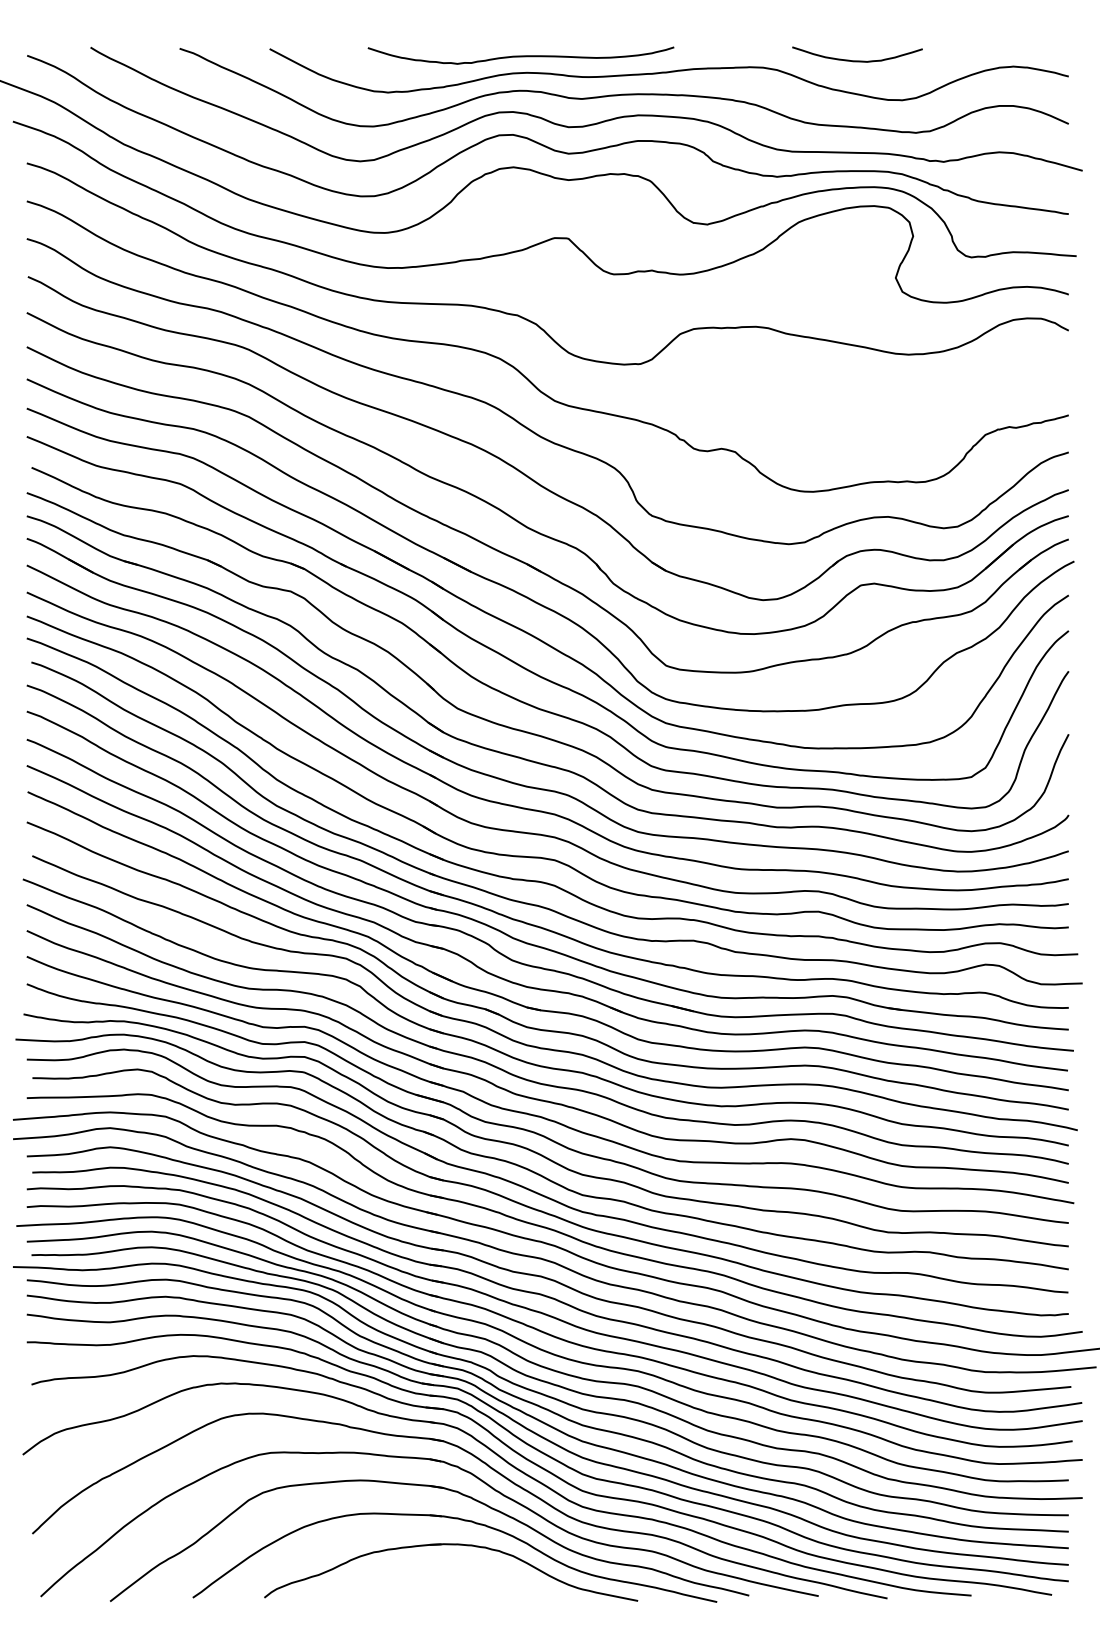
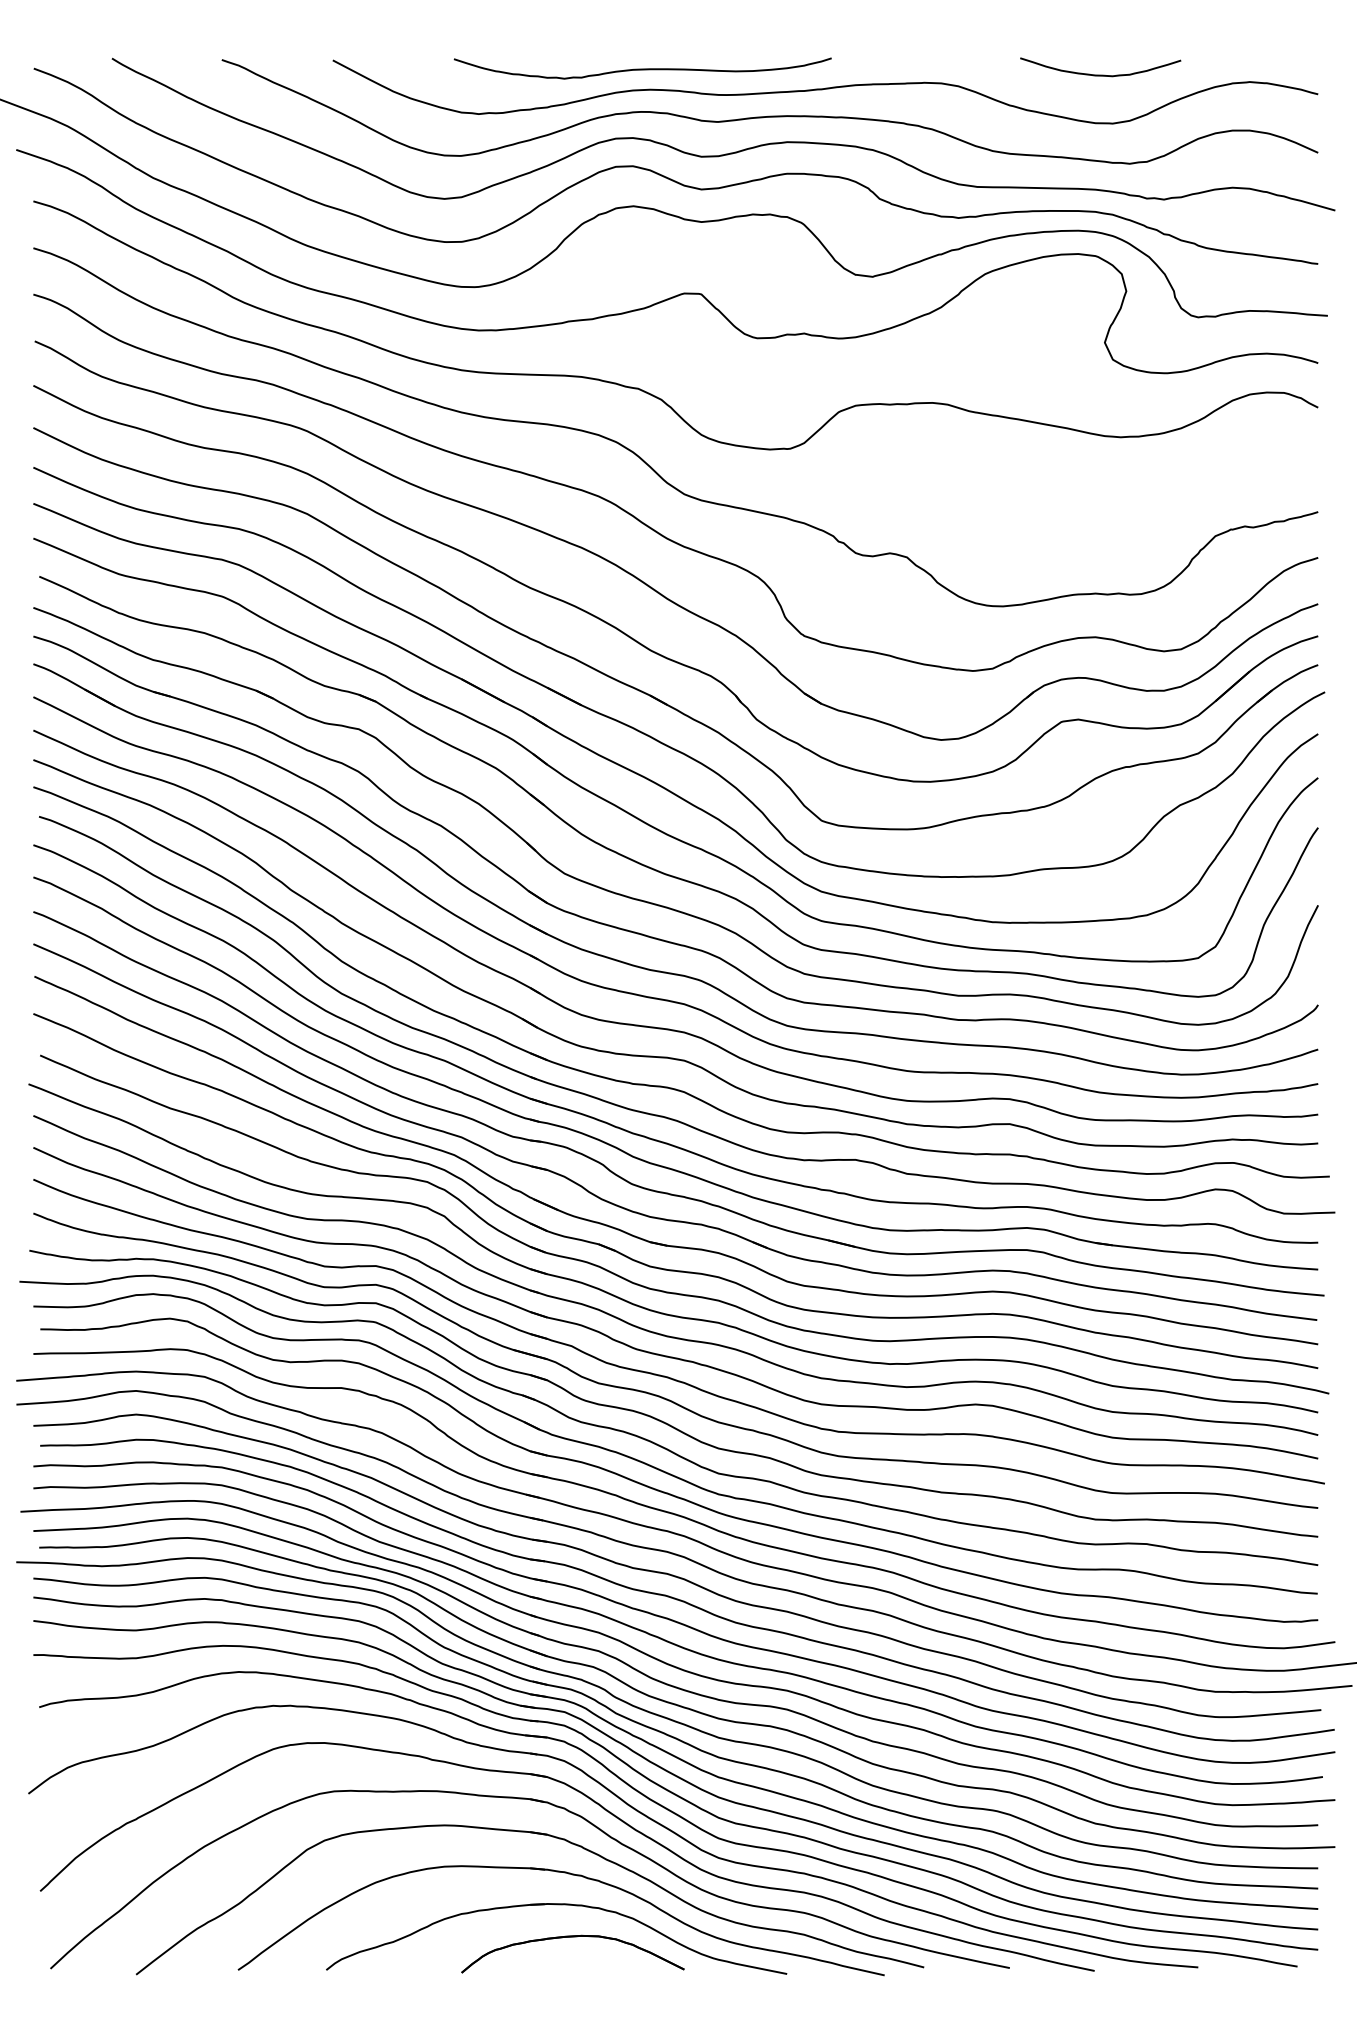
curve: (857, 60) -> (1100, 74), moved
part: (464, 1571) -> (572, 1937), added

